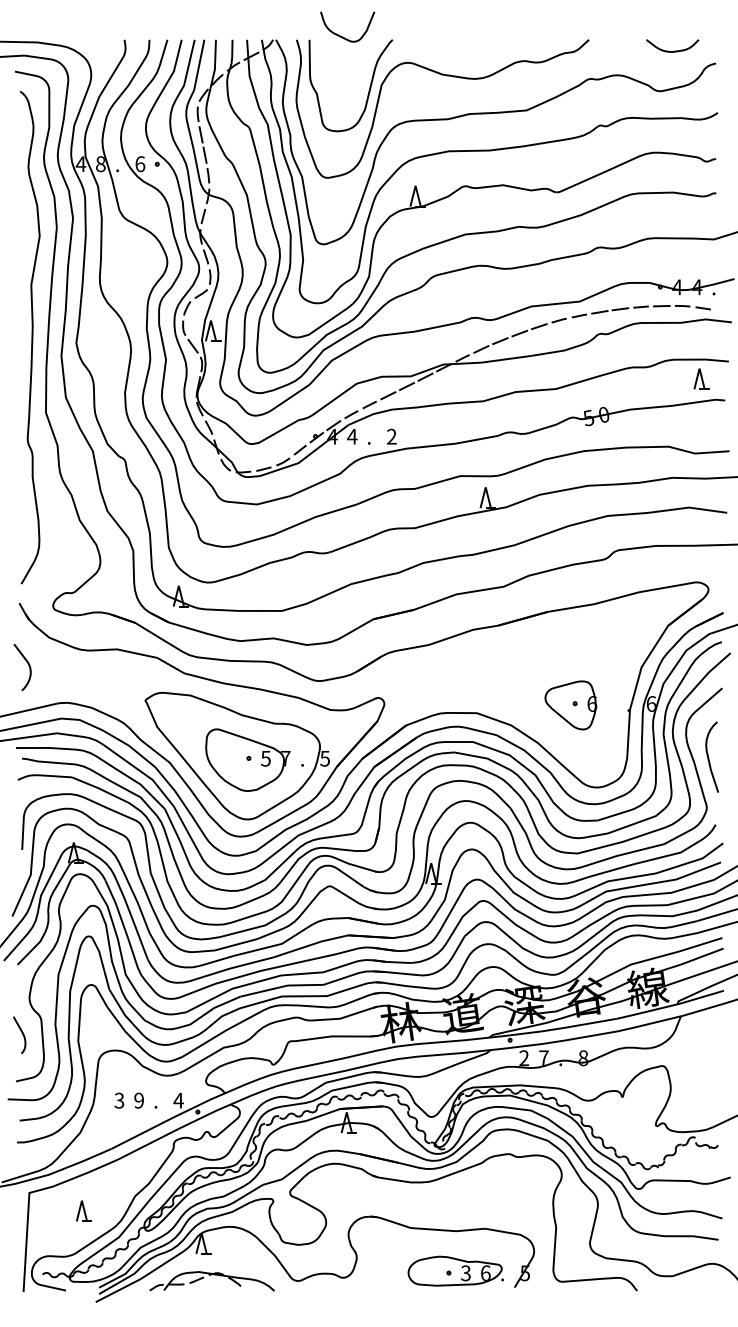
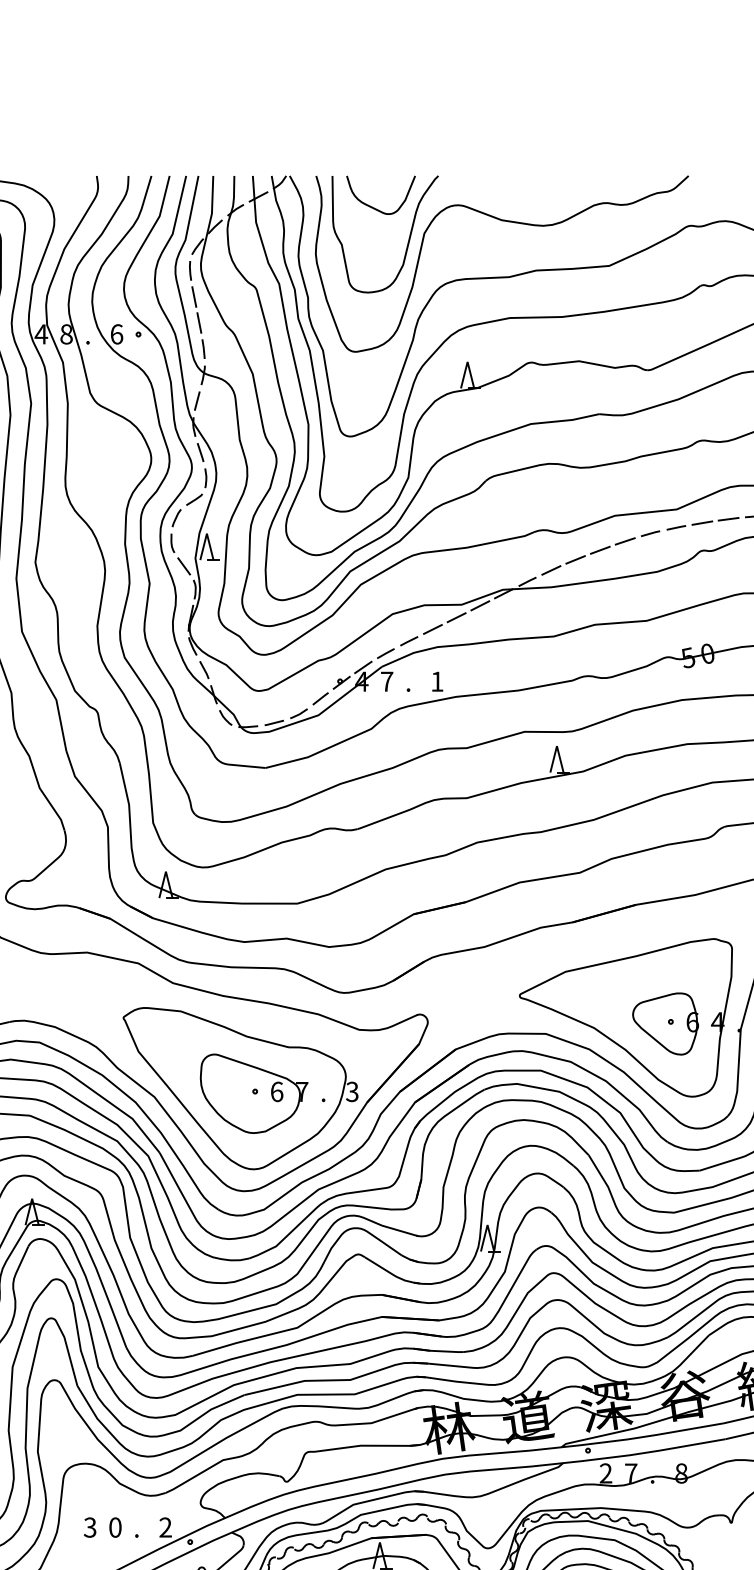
curve: (342, 36) -> (374, 207), moved
text: (352, 436) -> (387, 681), 4 -> 7
text: (391, 436) -> (436, 681), 2 -> 1
part: (539, 700) -> (625, 1017), added
text: (265, 758) -> (276, 1091), 5 -> 6
text: (324, 758) -> (351, 1091), 5 -> 3
text: (138, 1100) -> (114, 1527), 9 -> 0
text: (178, 1100) -> (165, 1527), 4 -> 2

